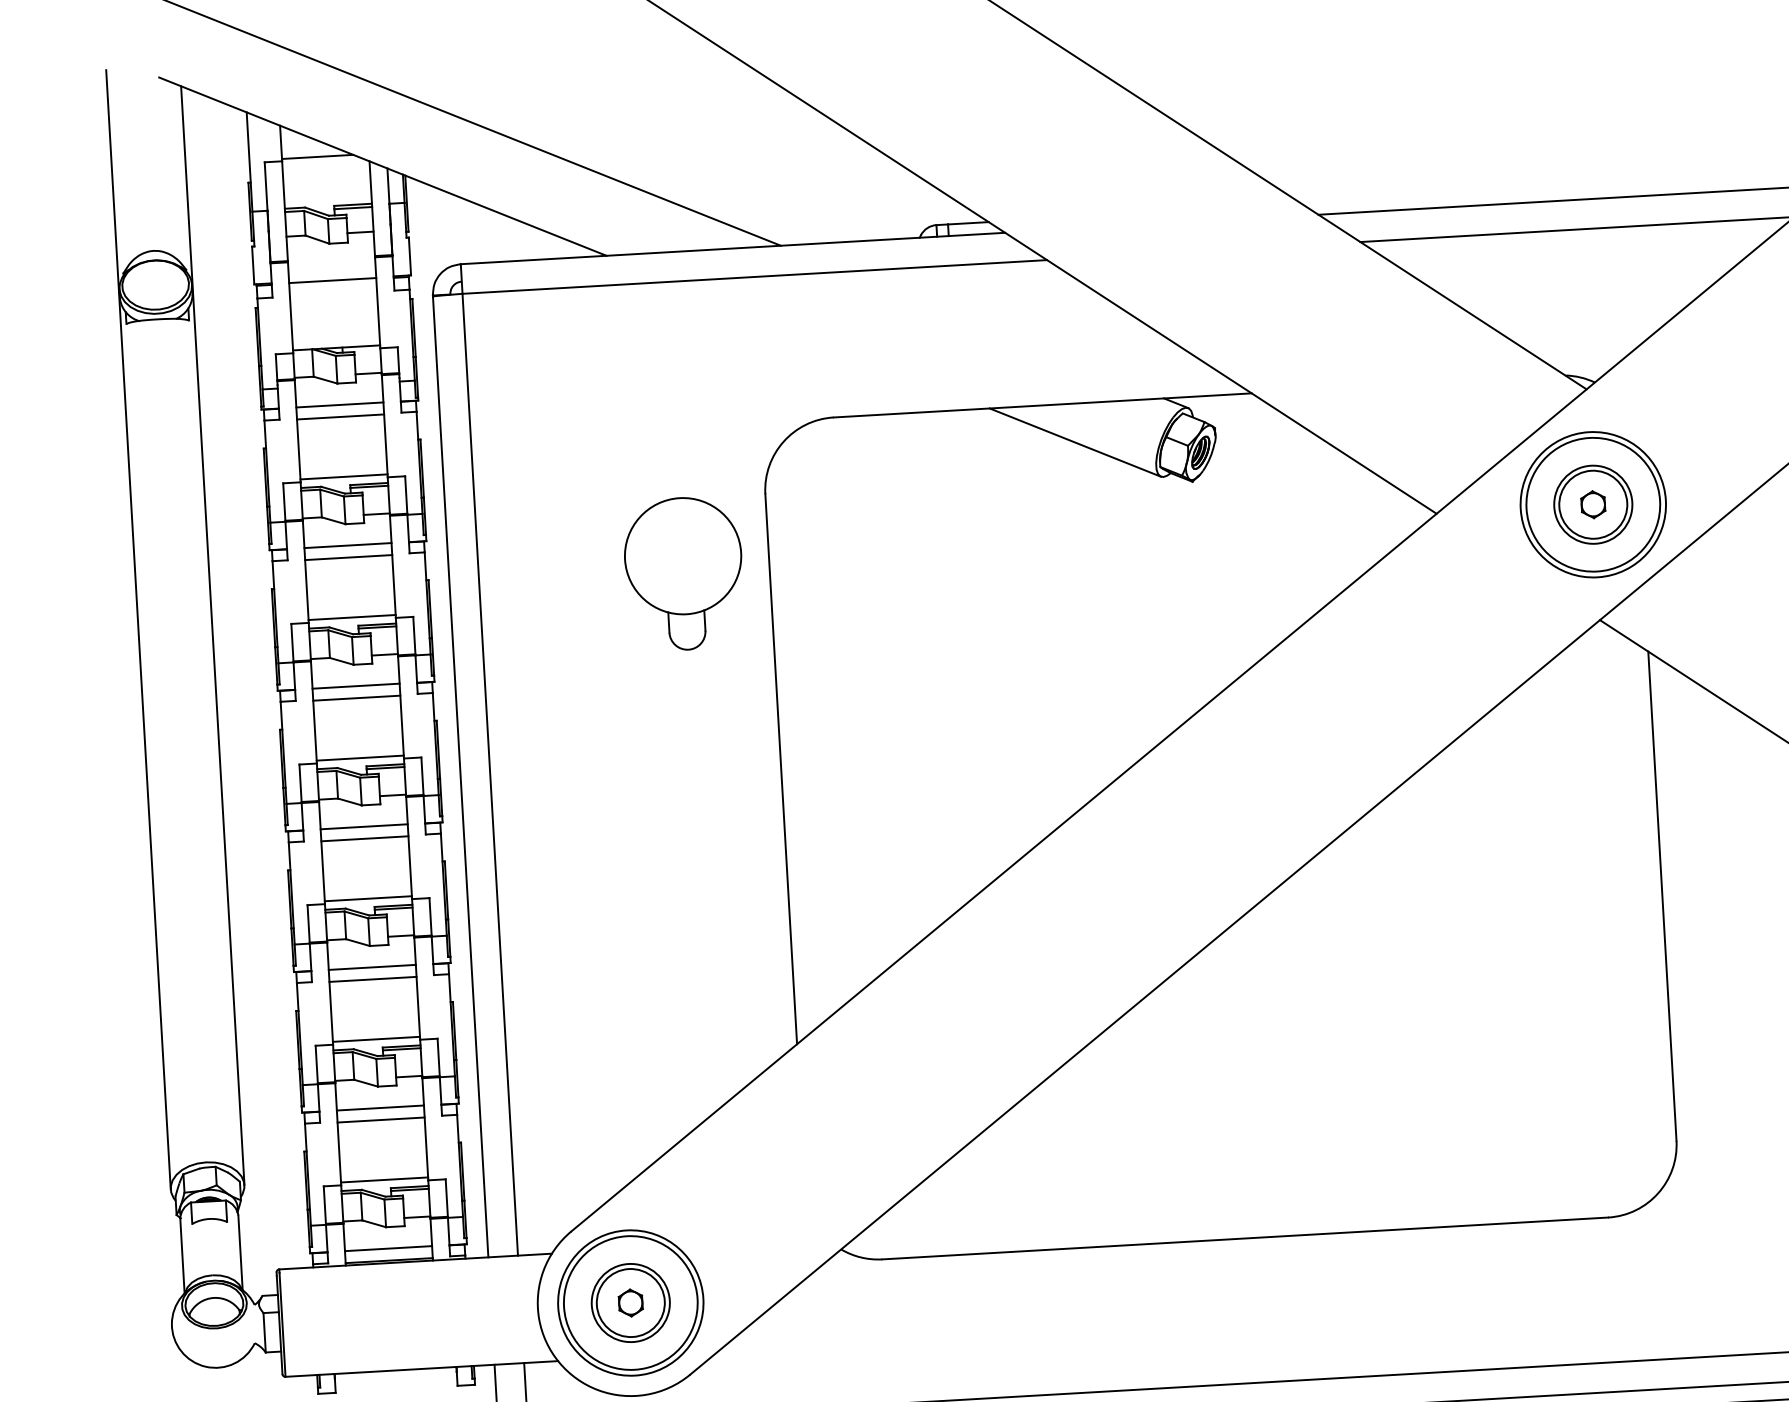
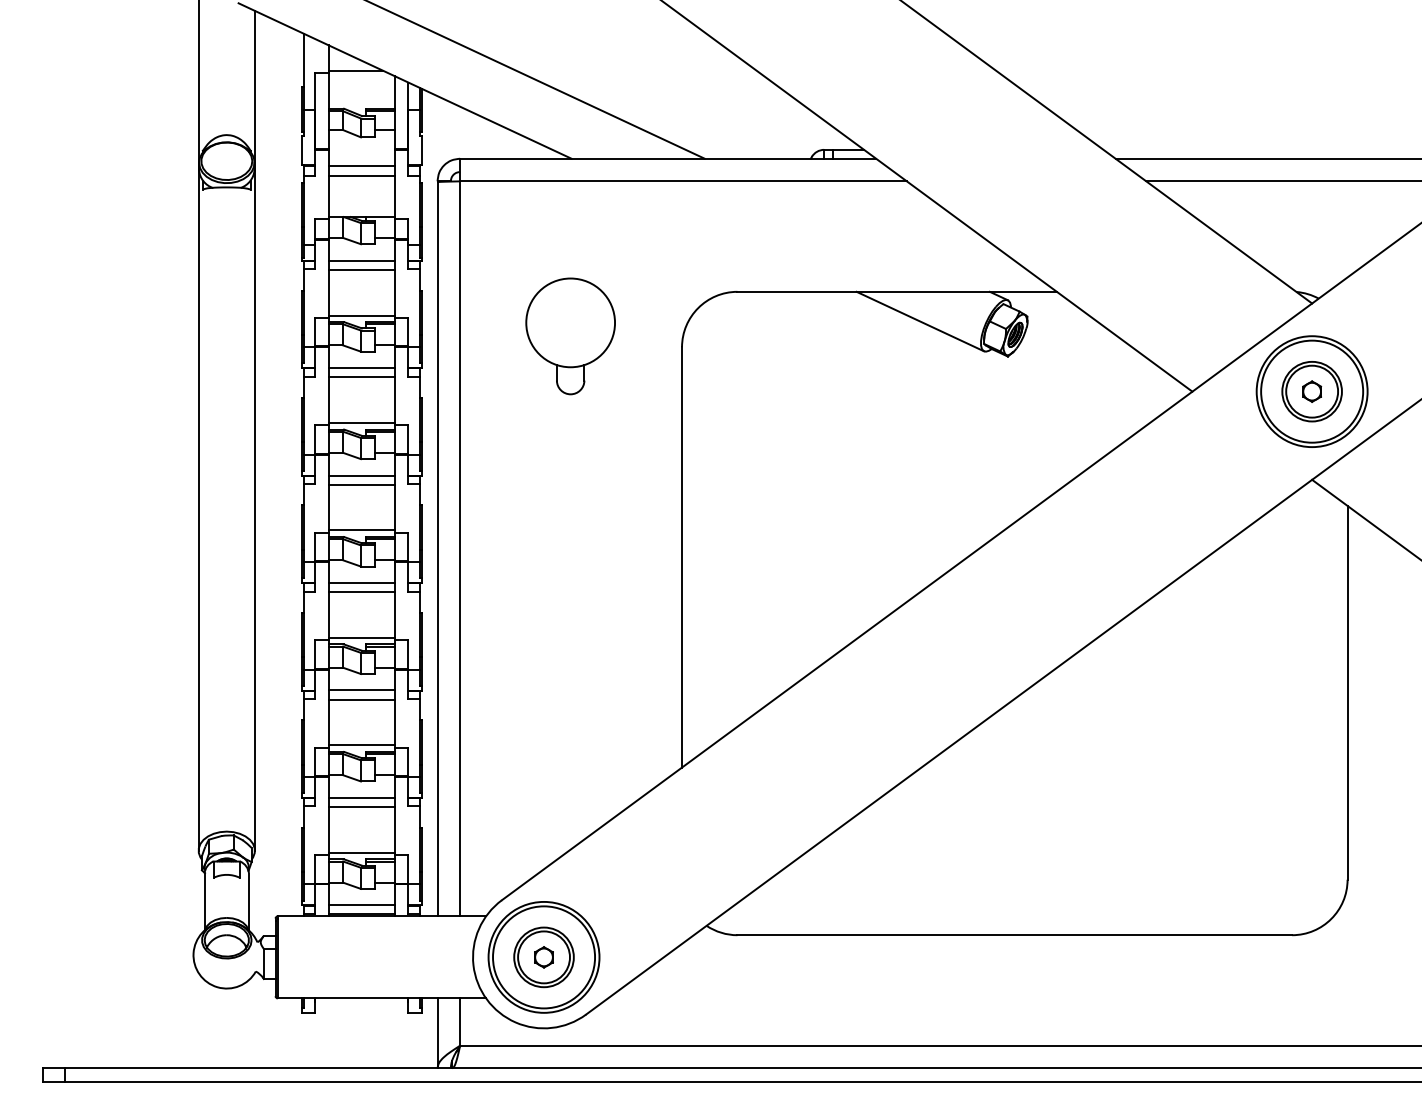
line: (333, 294) -> (361, 176), added
part: (683, 574) -> (570, 336), moved

